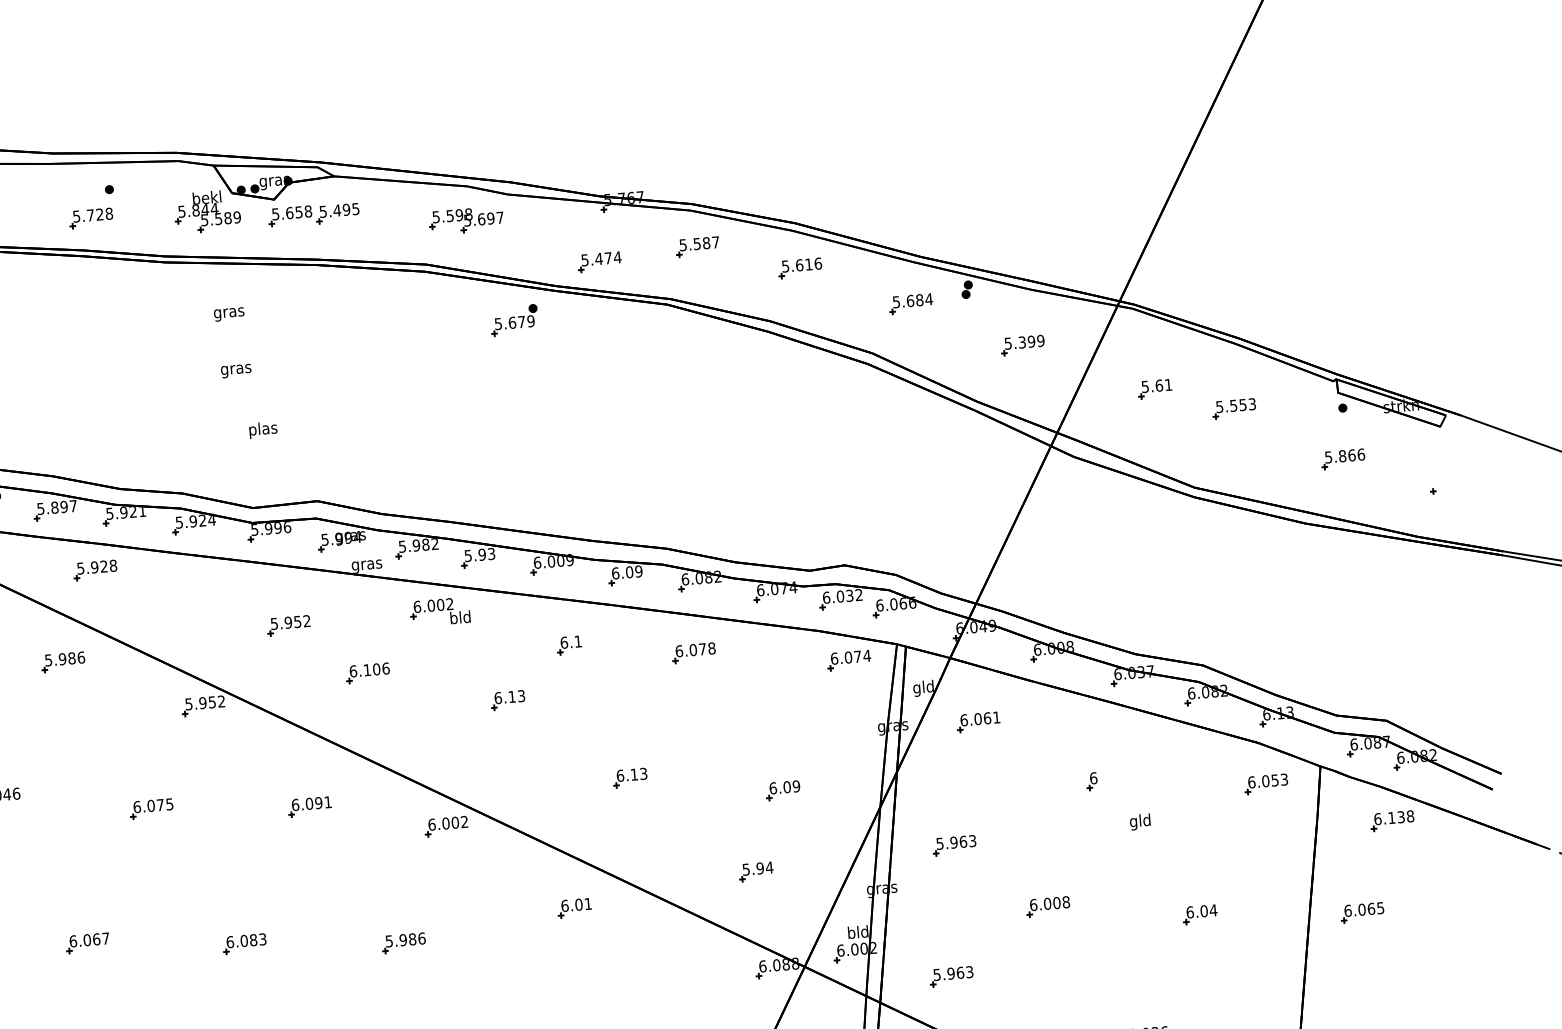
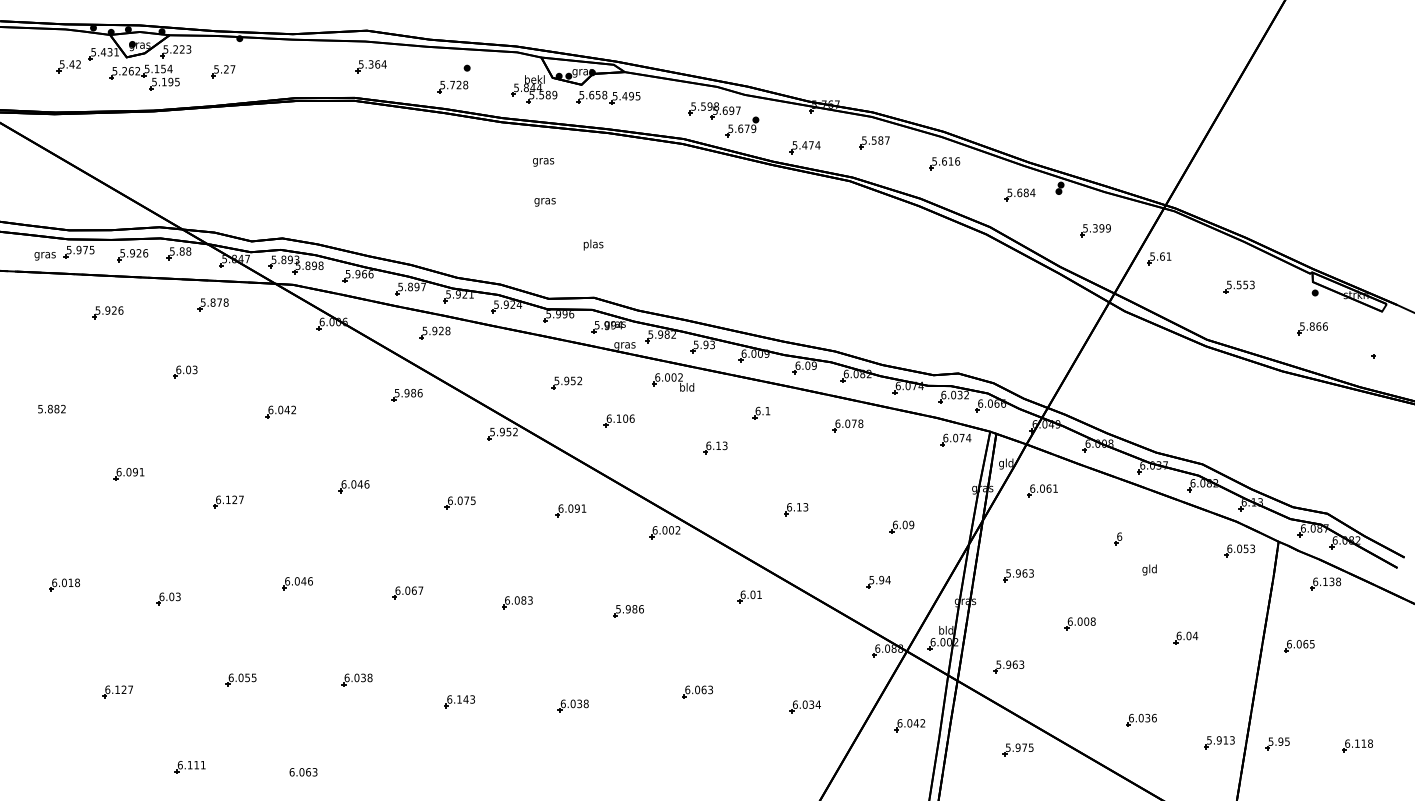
part: (514, 319) -> (742, 126), moved
part: (1155, 388) -> (1159, 258), moved
text: (263, 429) -> (593, 244), moved

